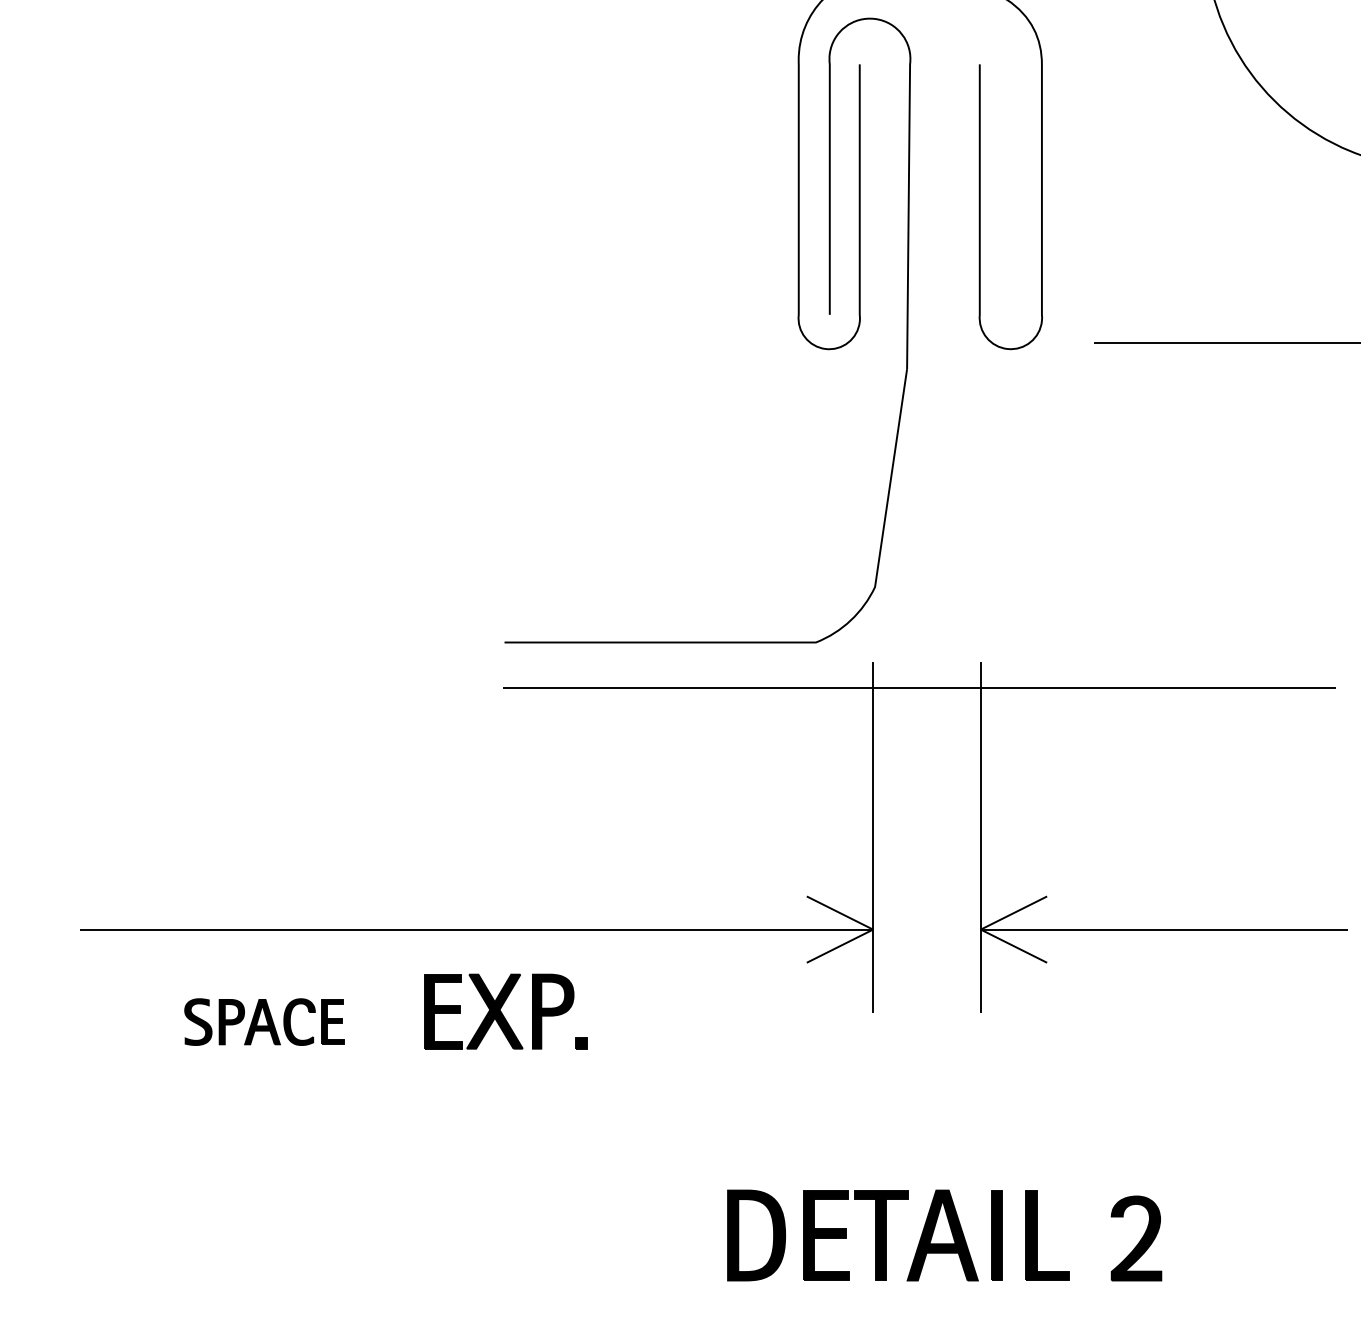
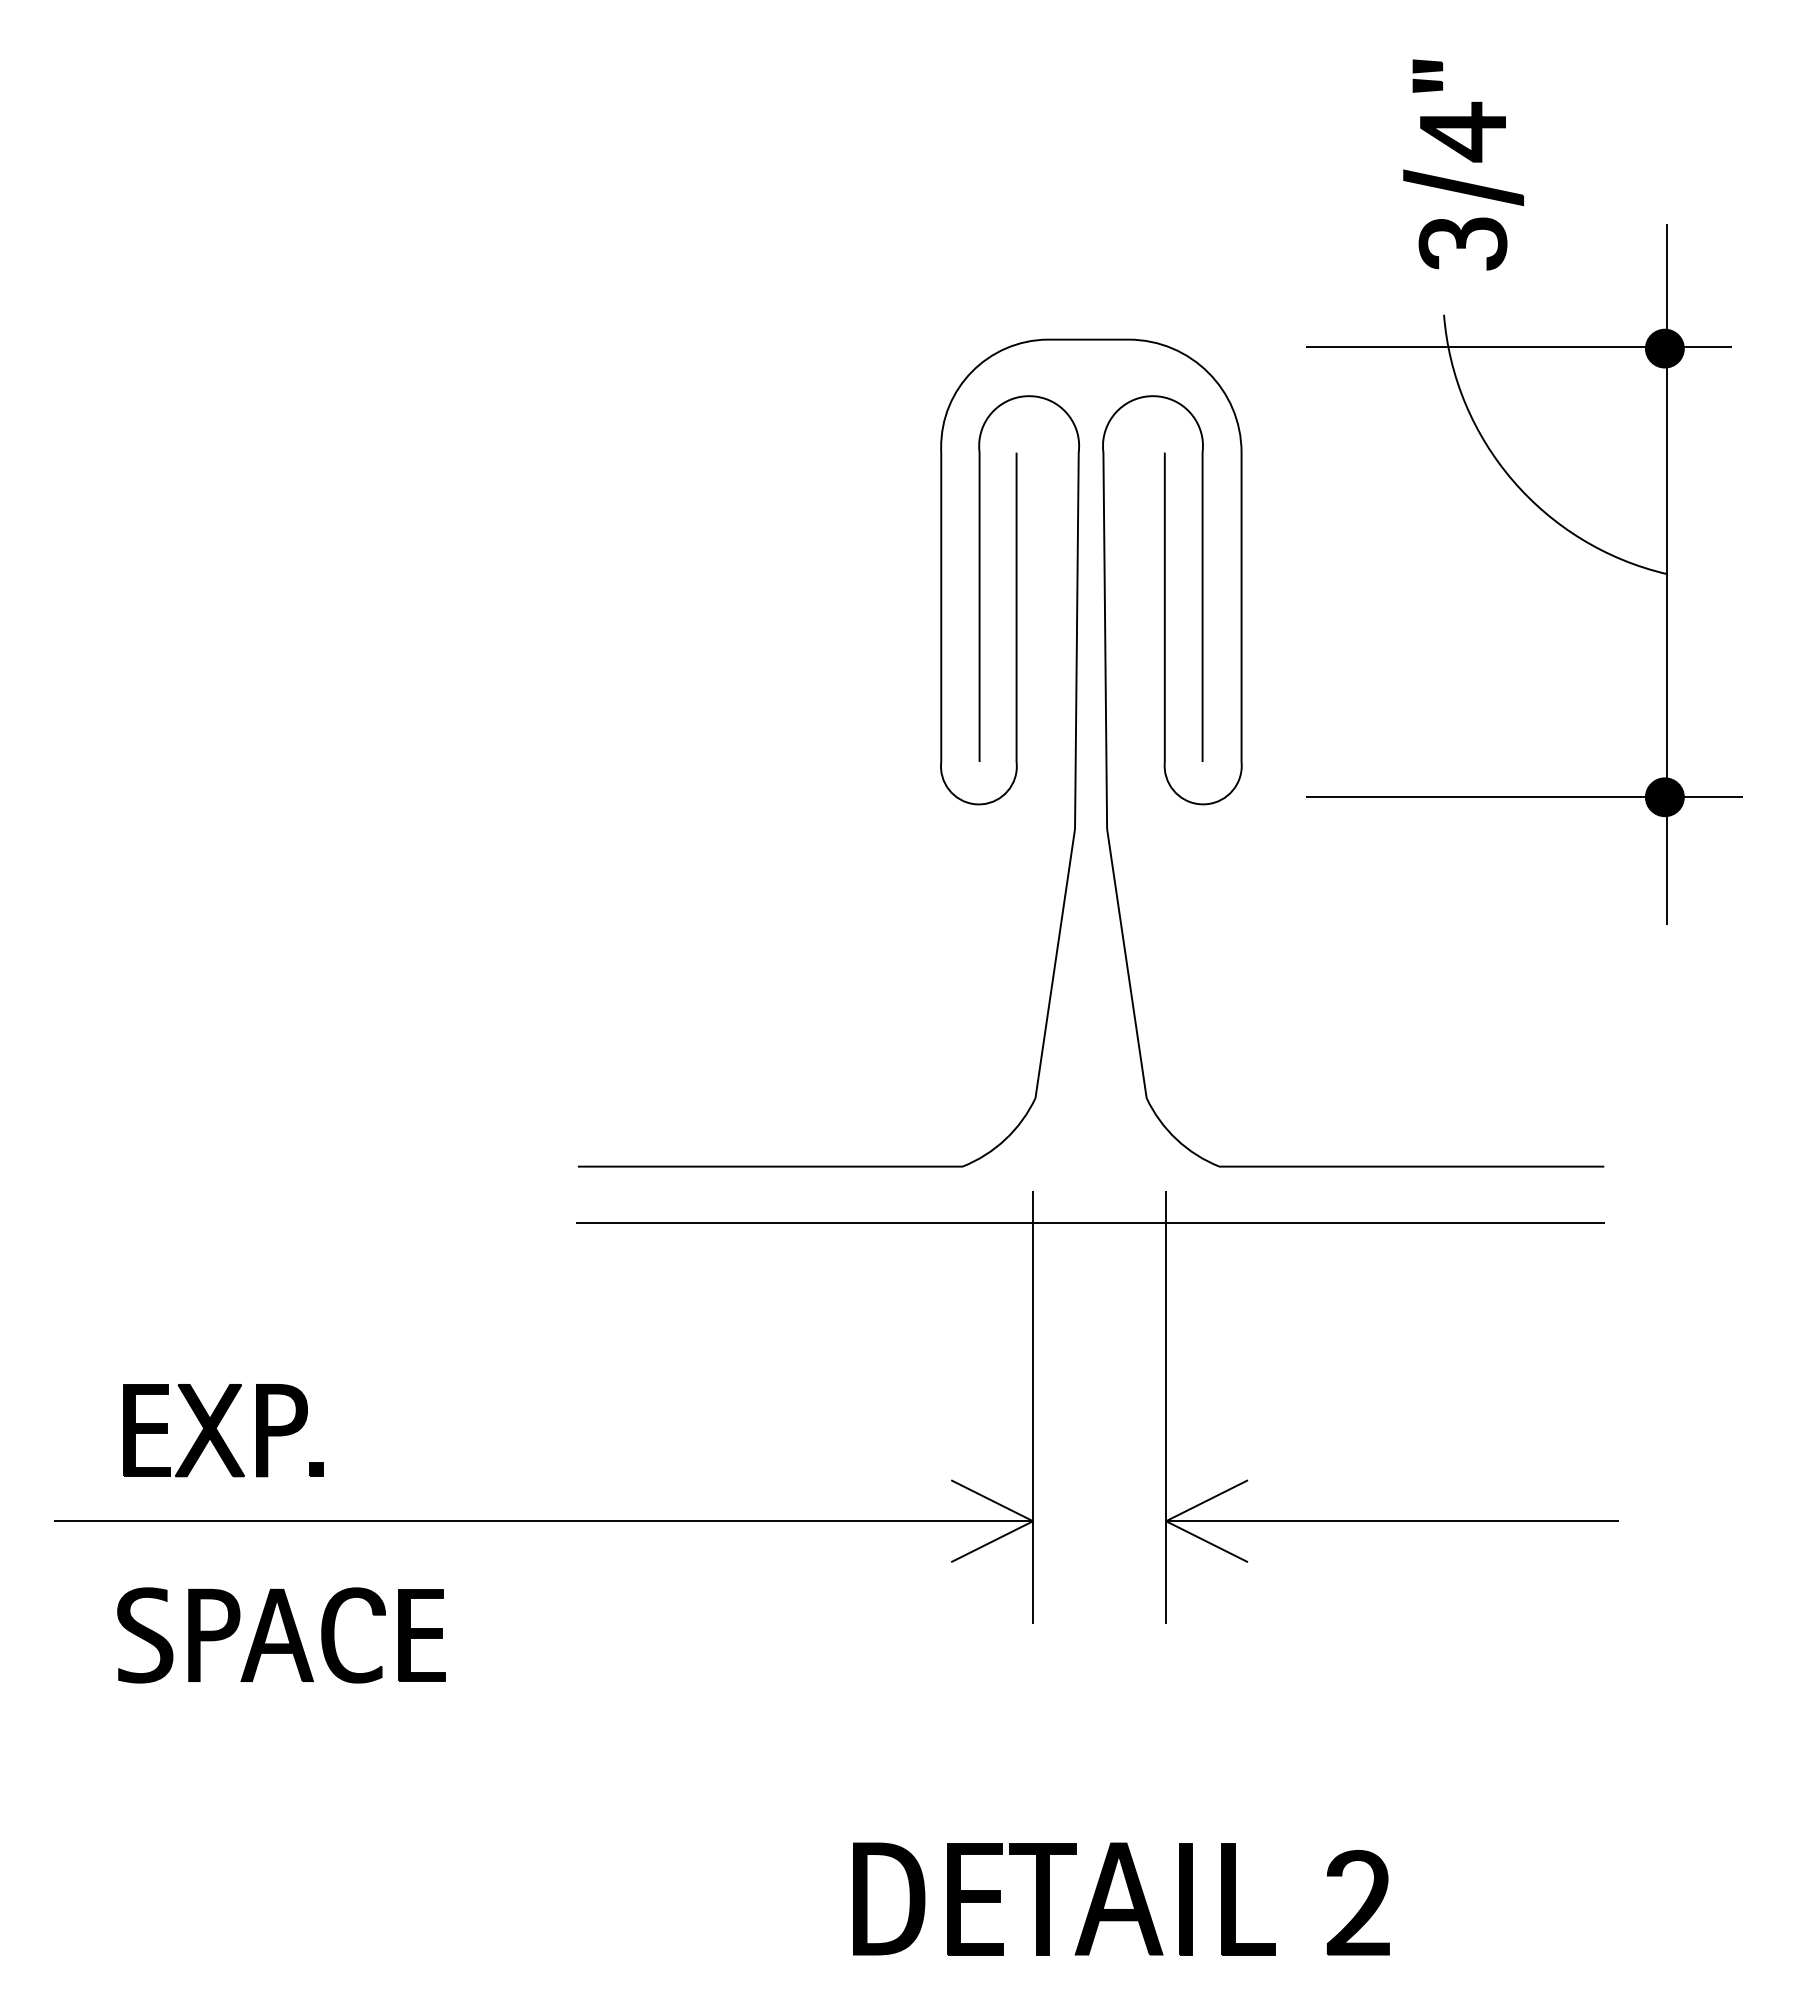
part: (1011, 314) -> (1203, 761), added
part: (505, 1011) -> (223, 1430), moved
part: (264, 1022) -> (281, 1635), size x1.67

